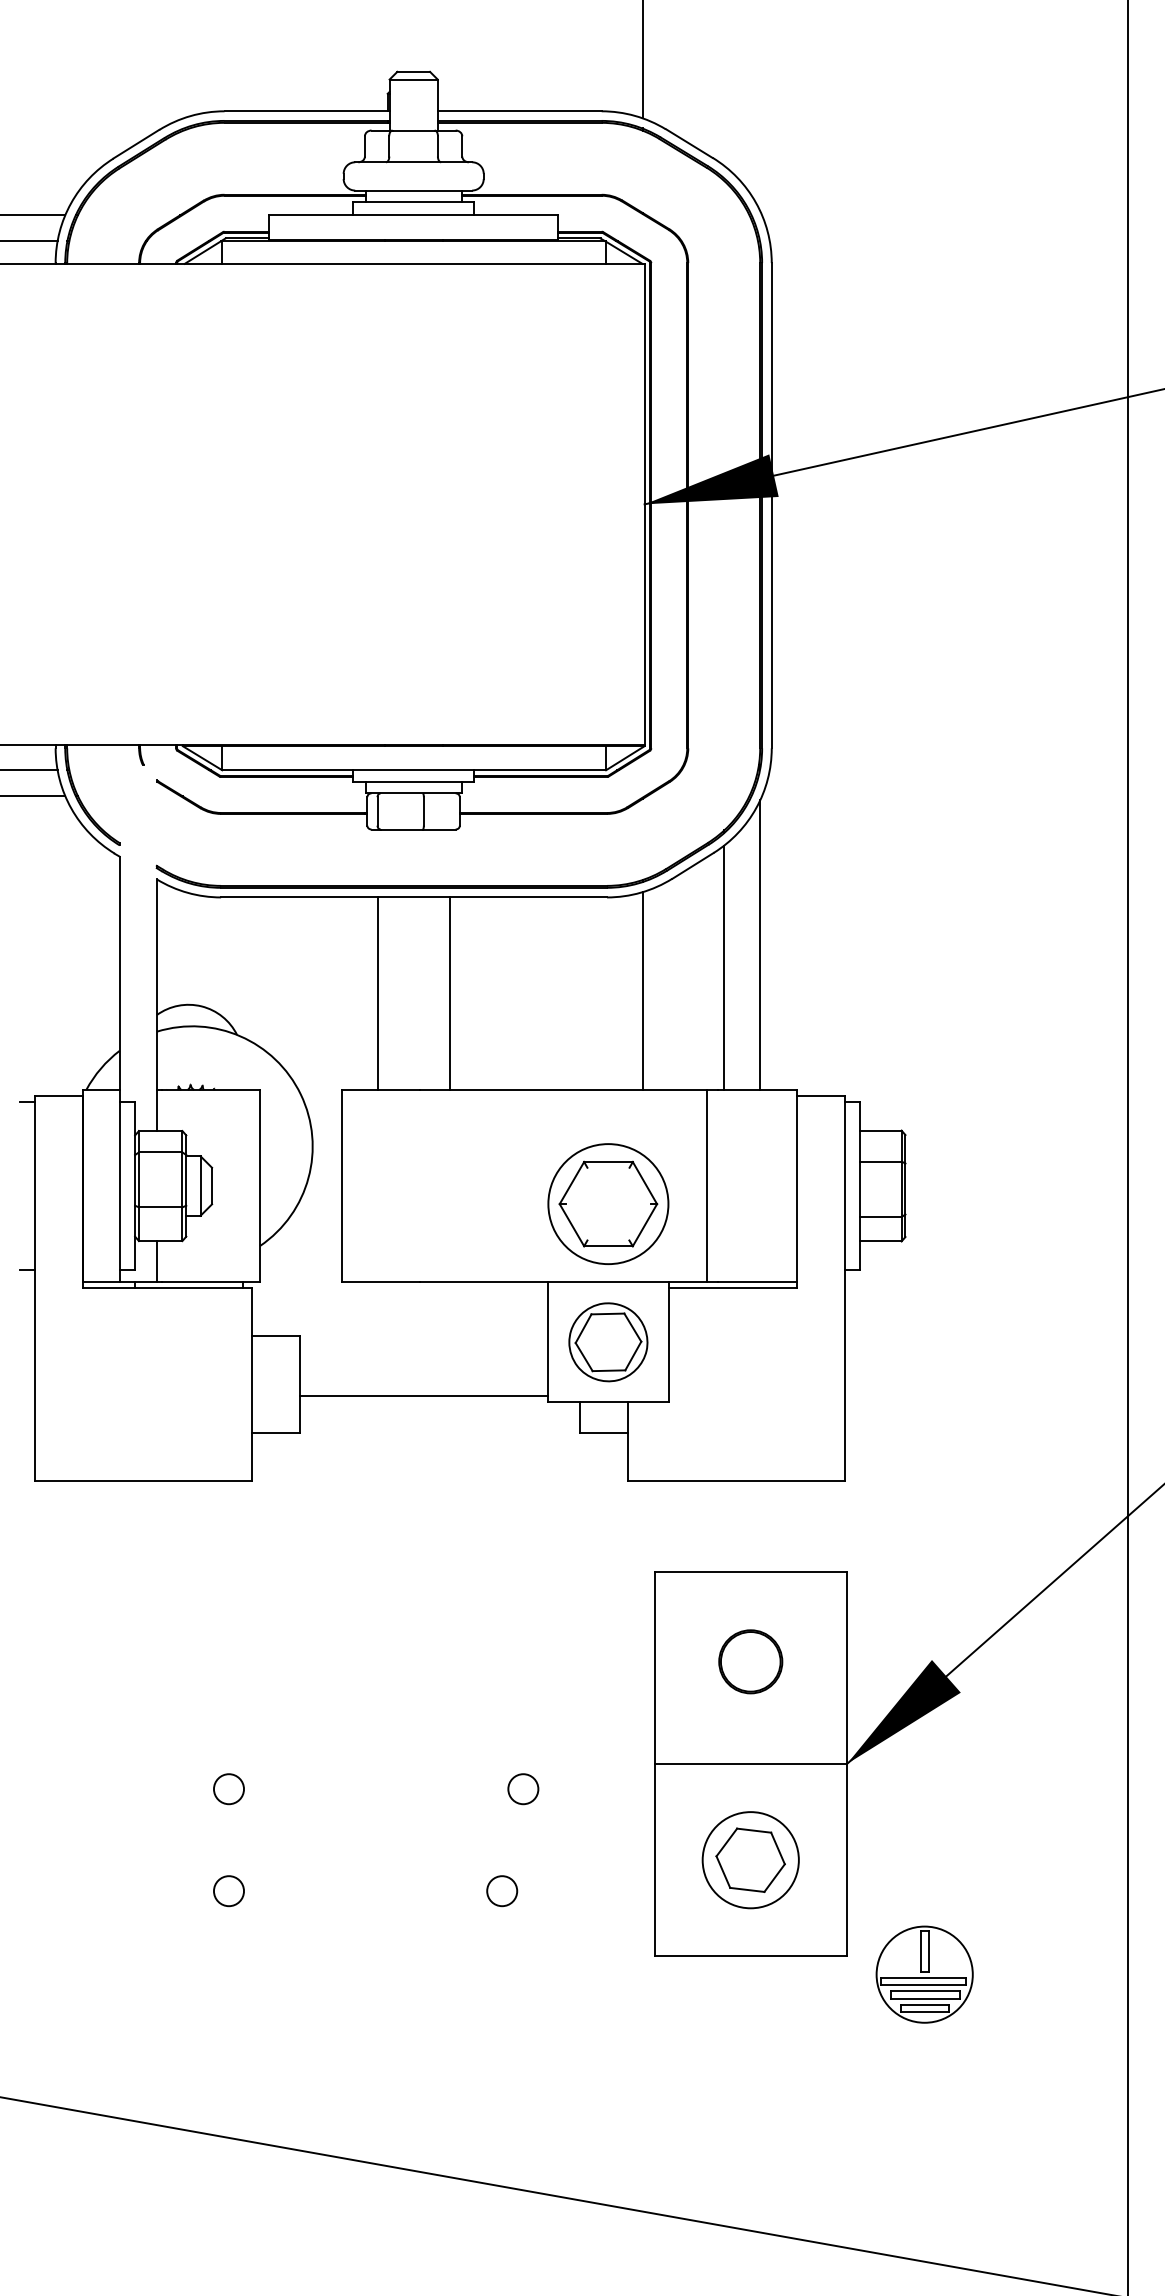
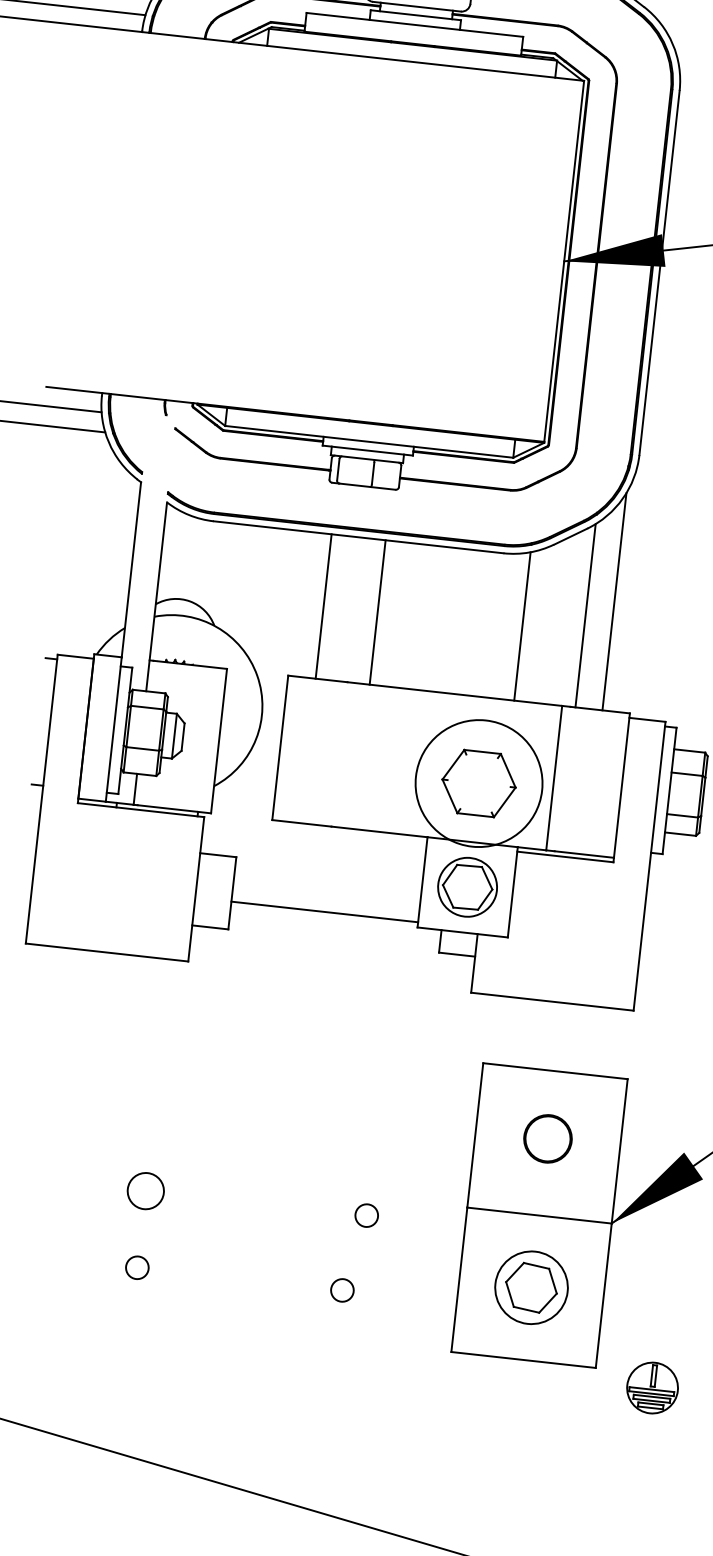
circle: (608, 1204) -> (479, 783), size x1.4
circle: (228, 1789) -> (145, 1191), size x1.6
part: (924, 1974) -> (652, 1387), size x0.7

